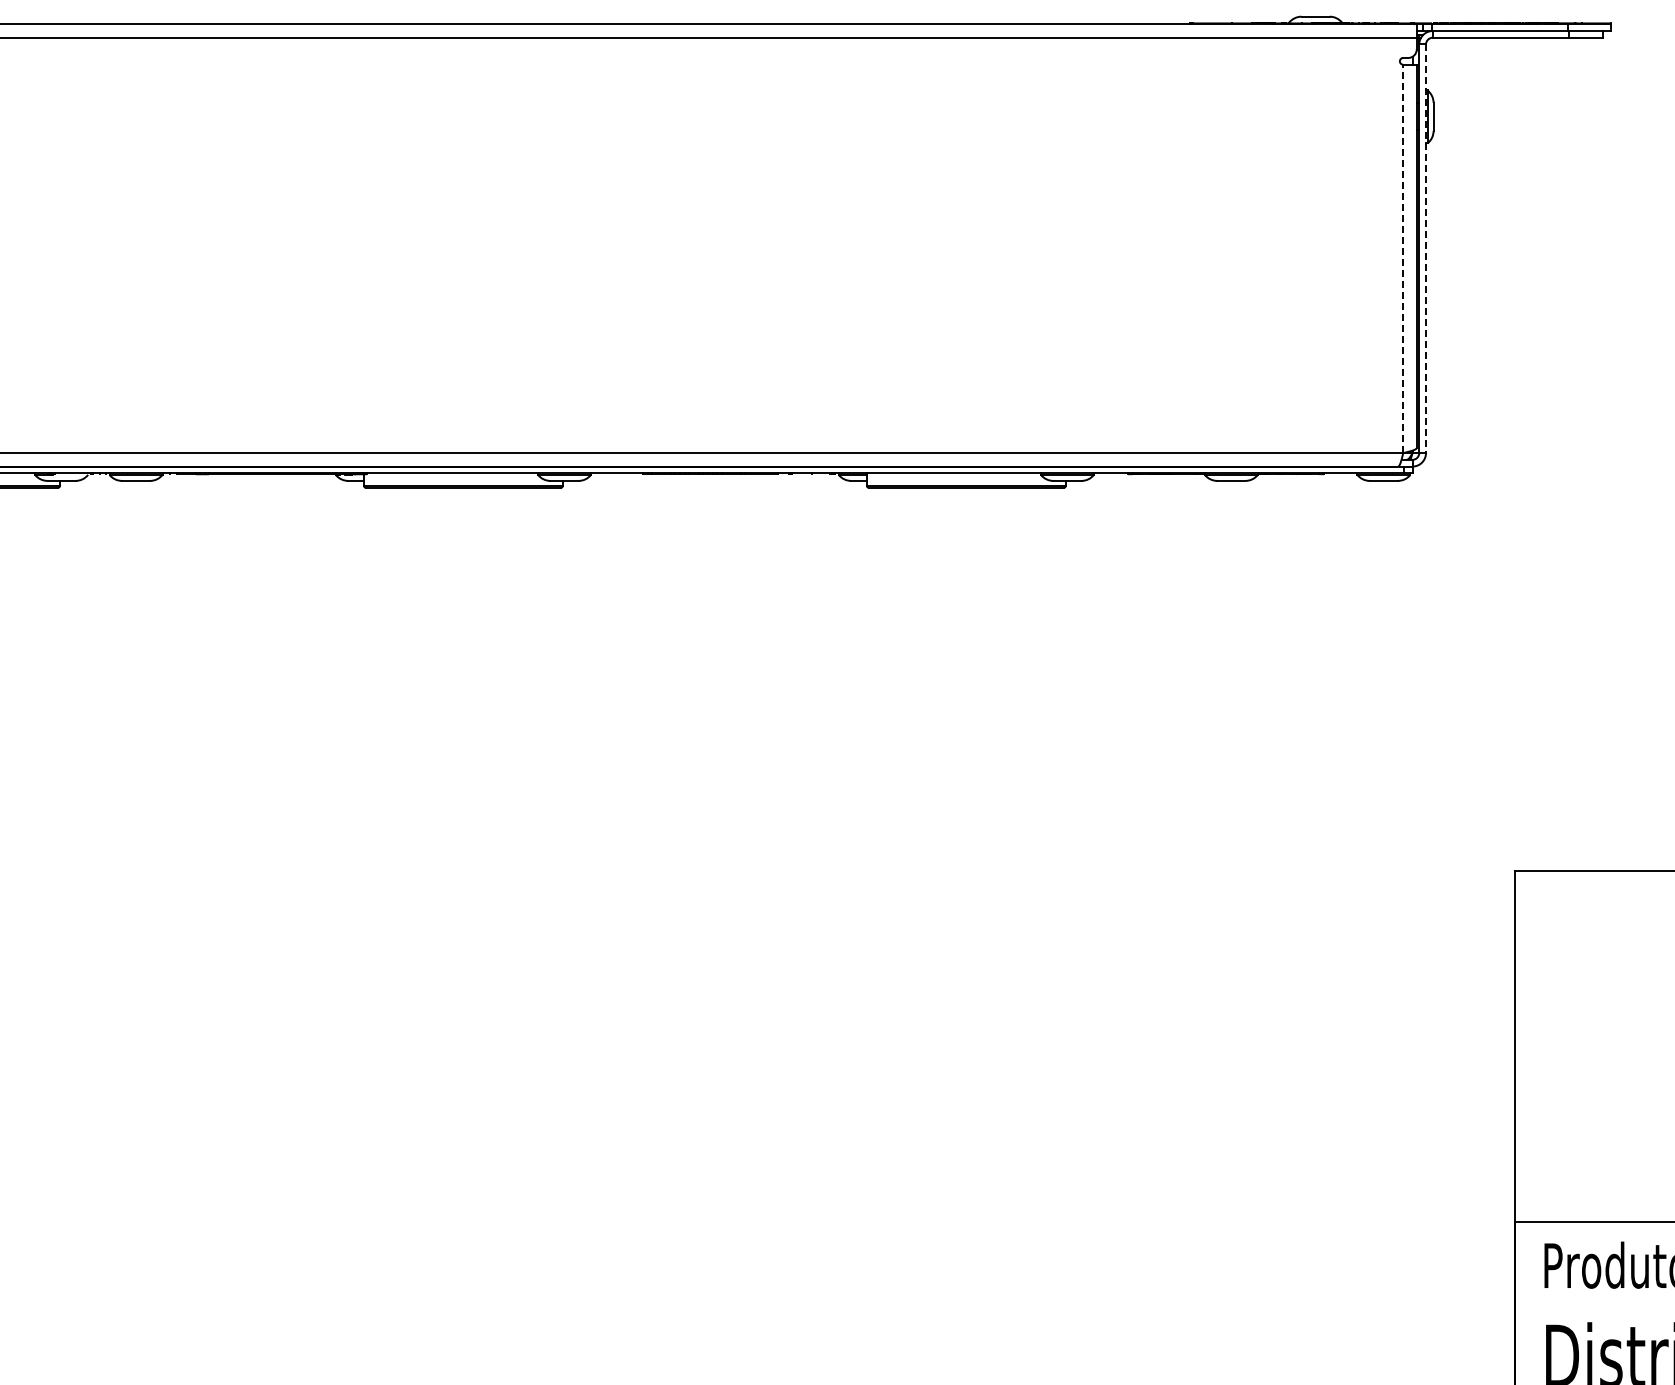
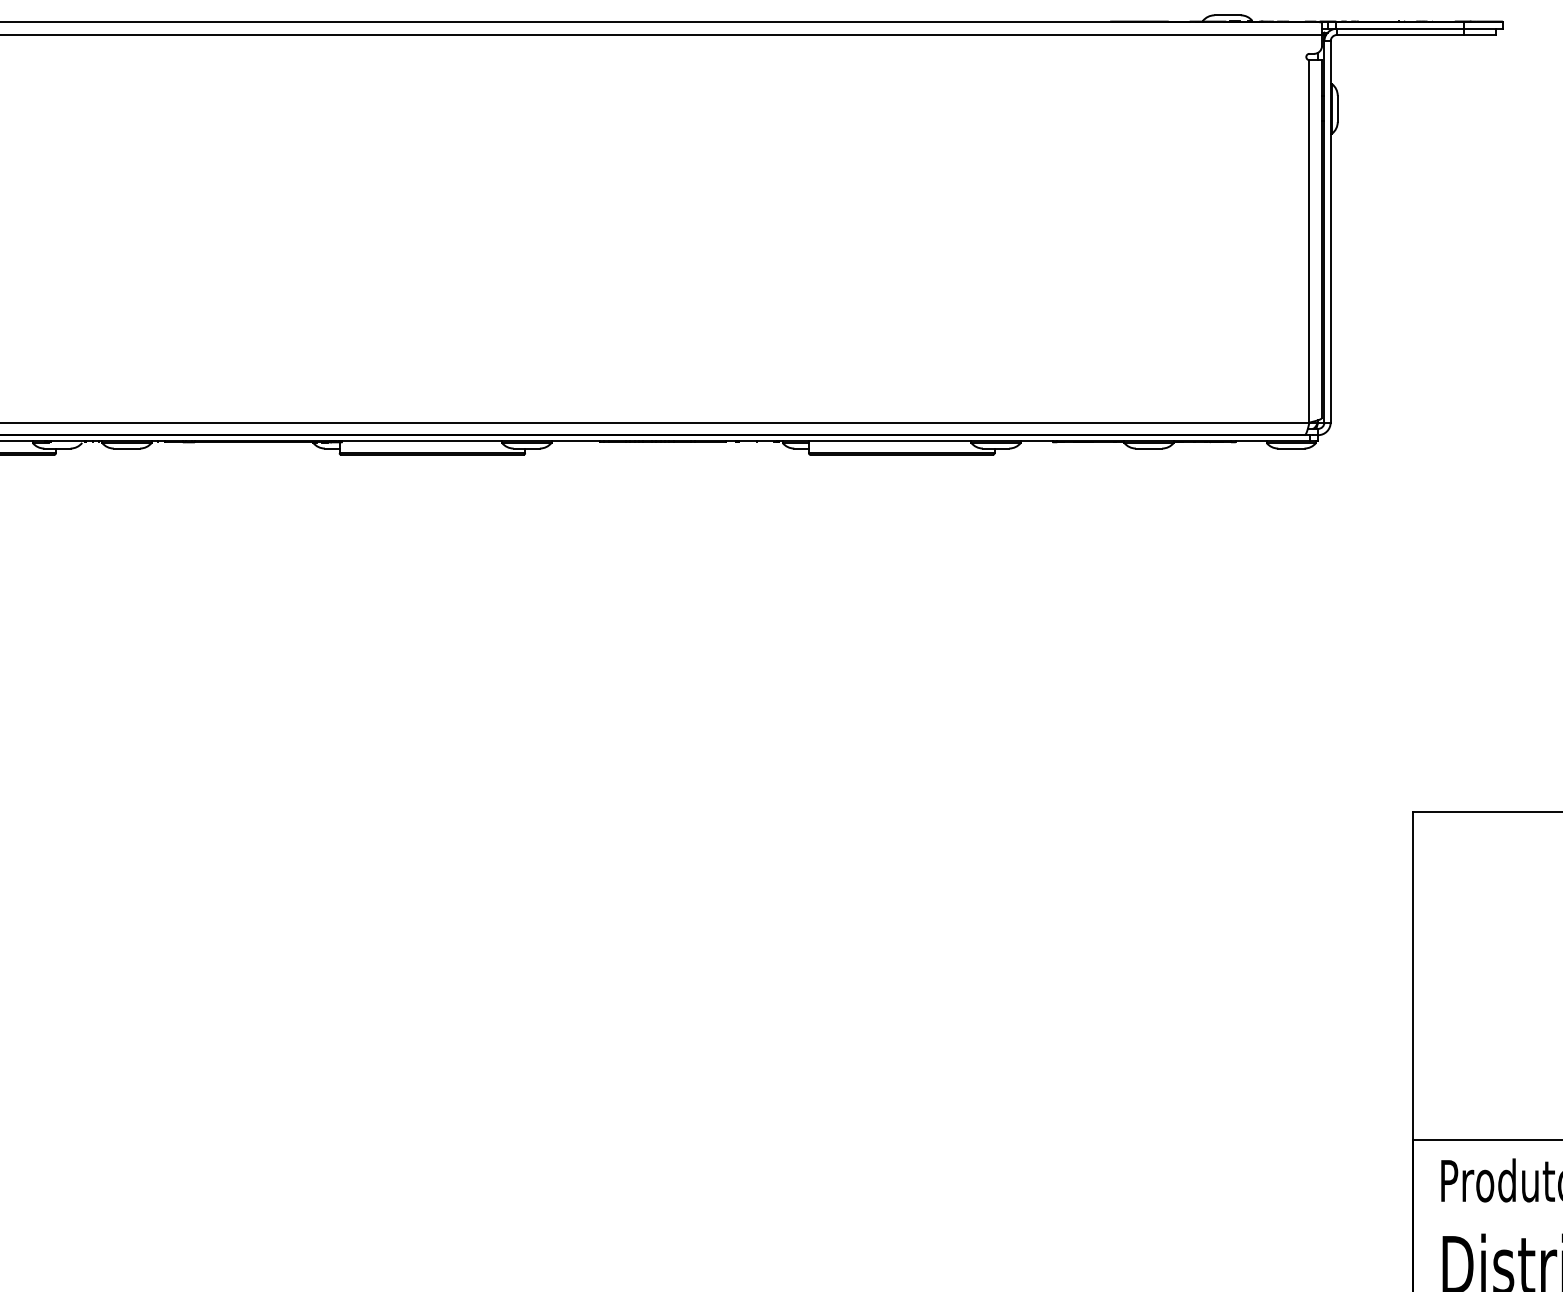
line: (1426, 249) -> (1331, 232), dashed -> solid
line: (1403, 258) -> (1309, 240), dashed -> solid

